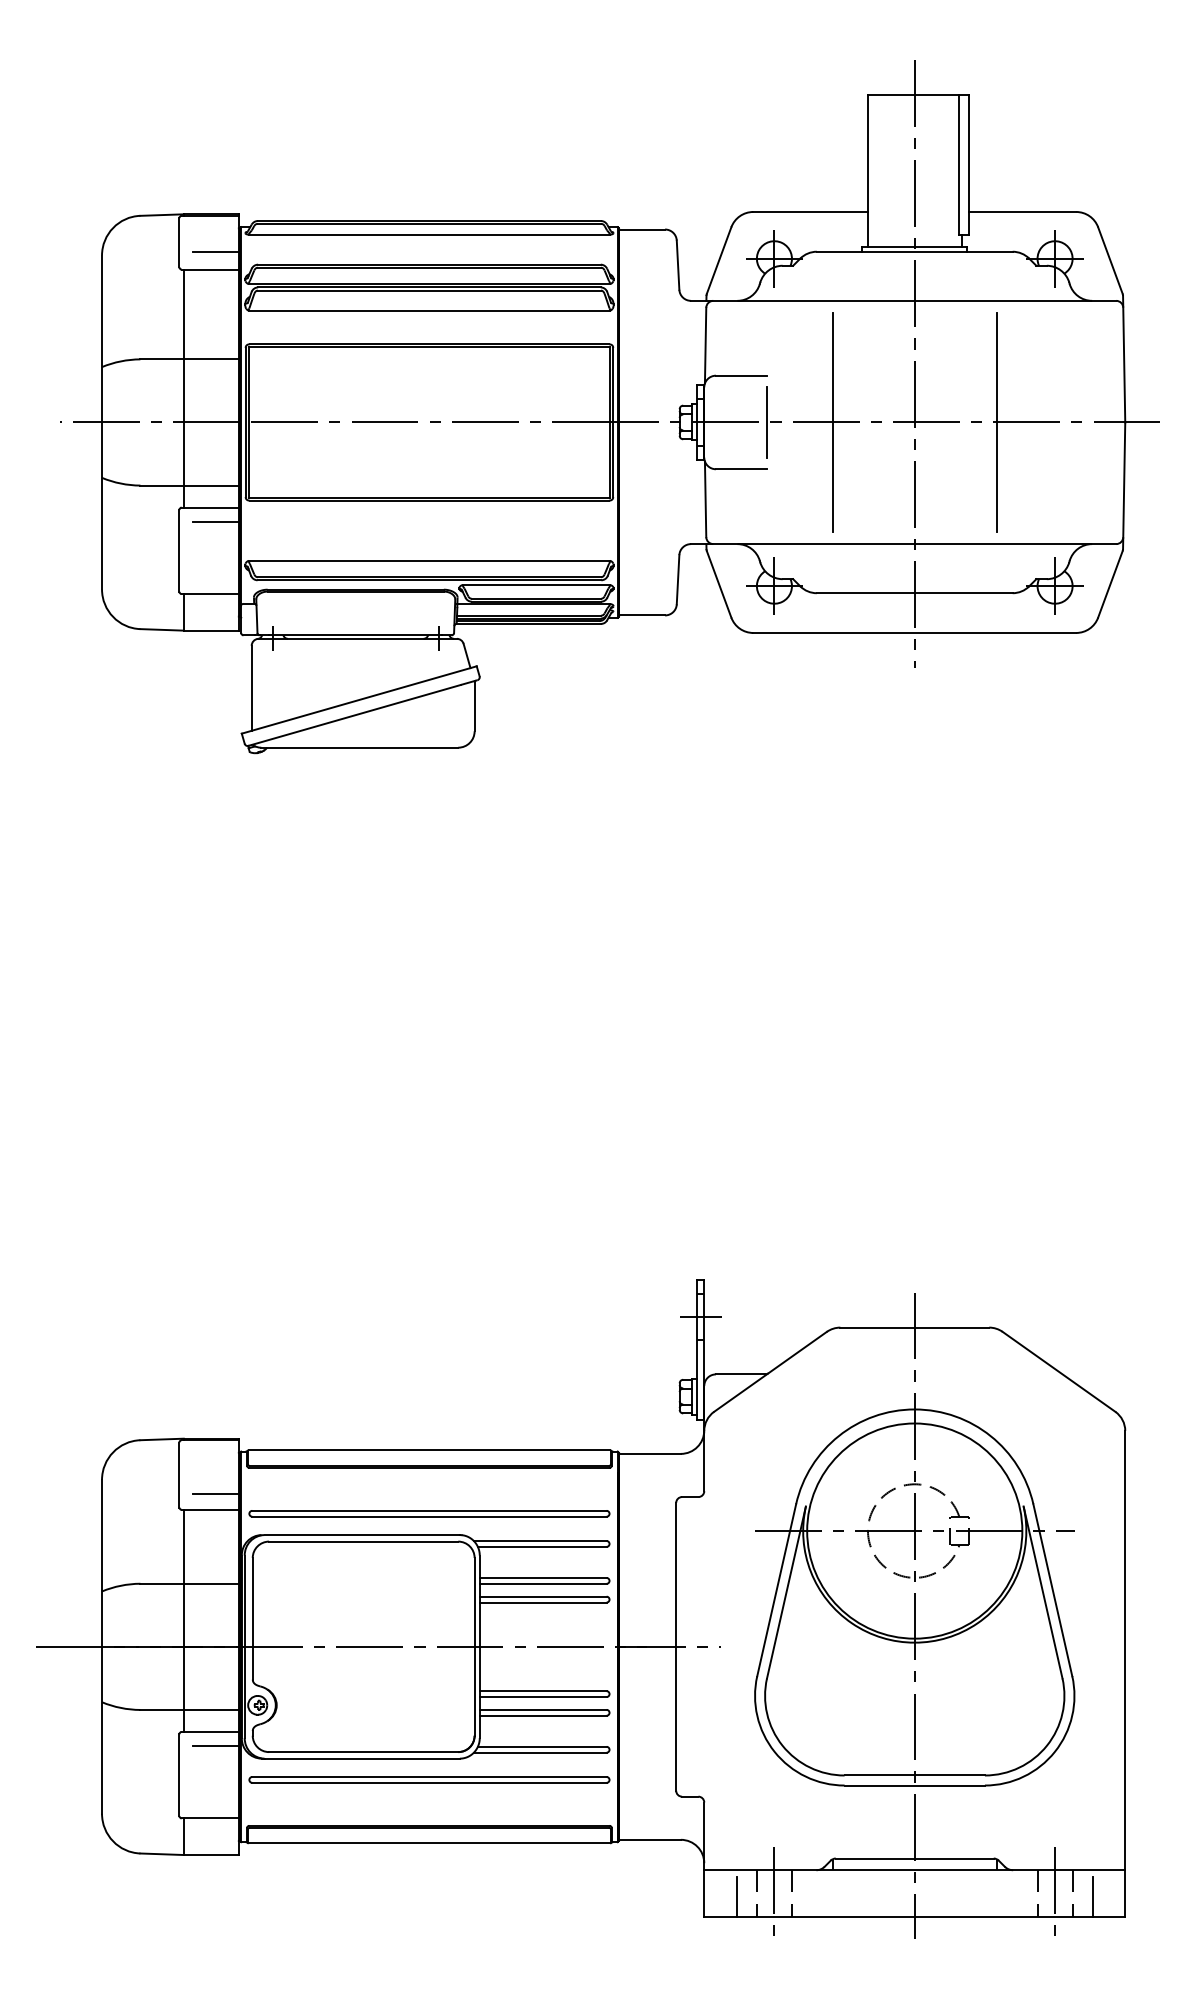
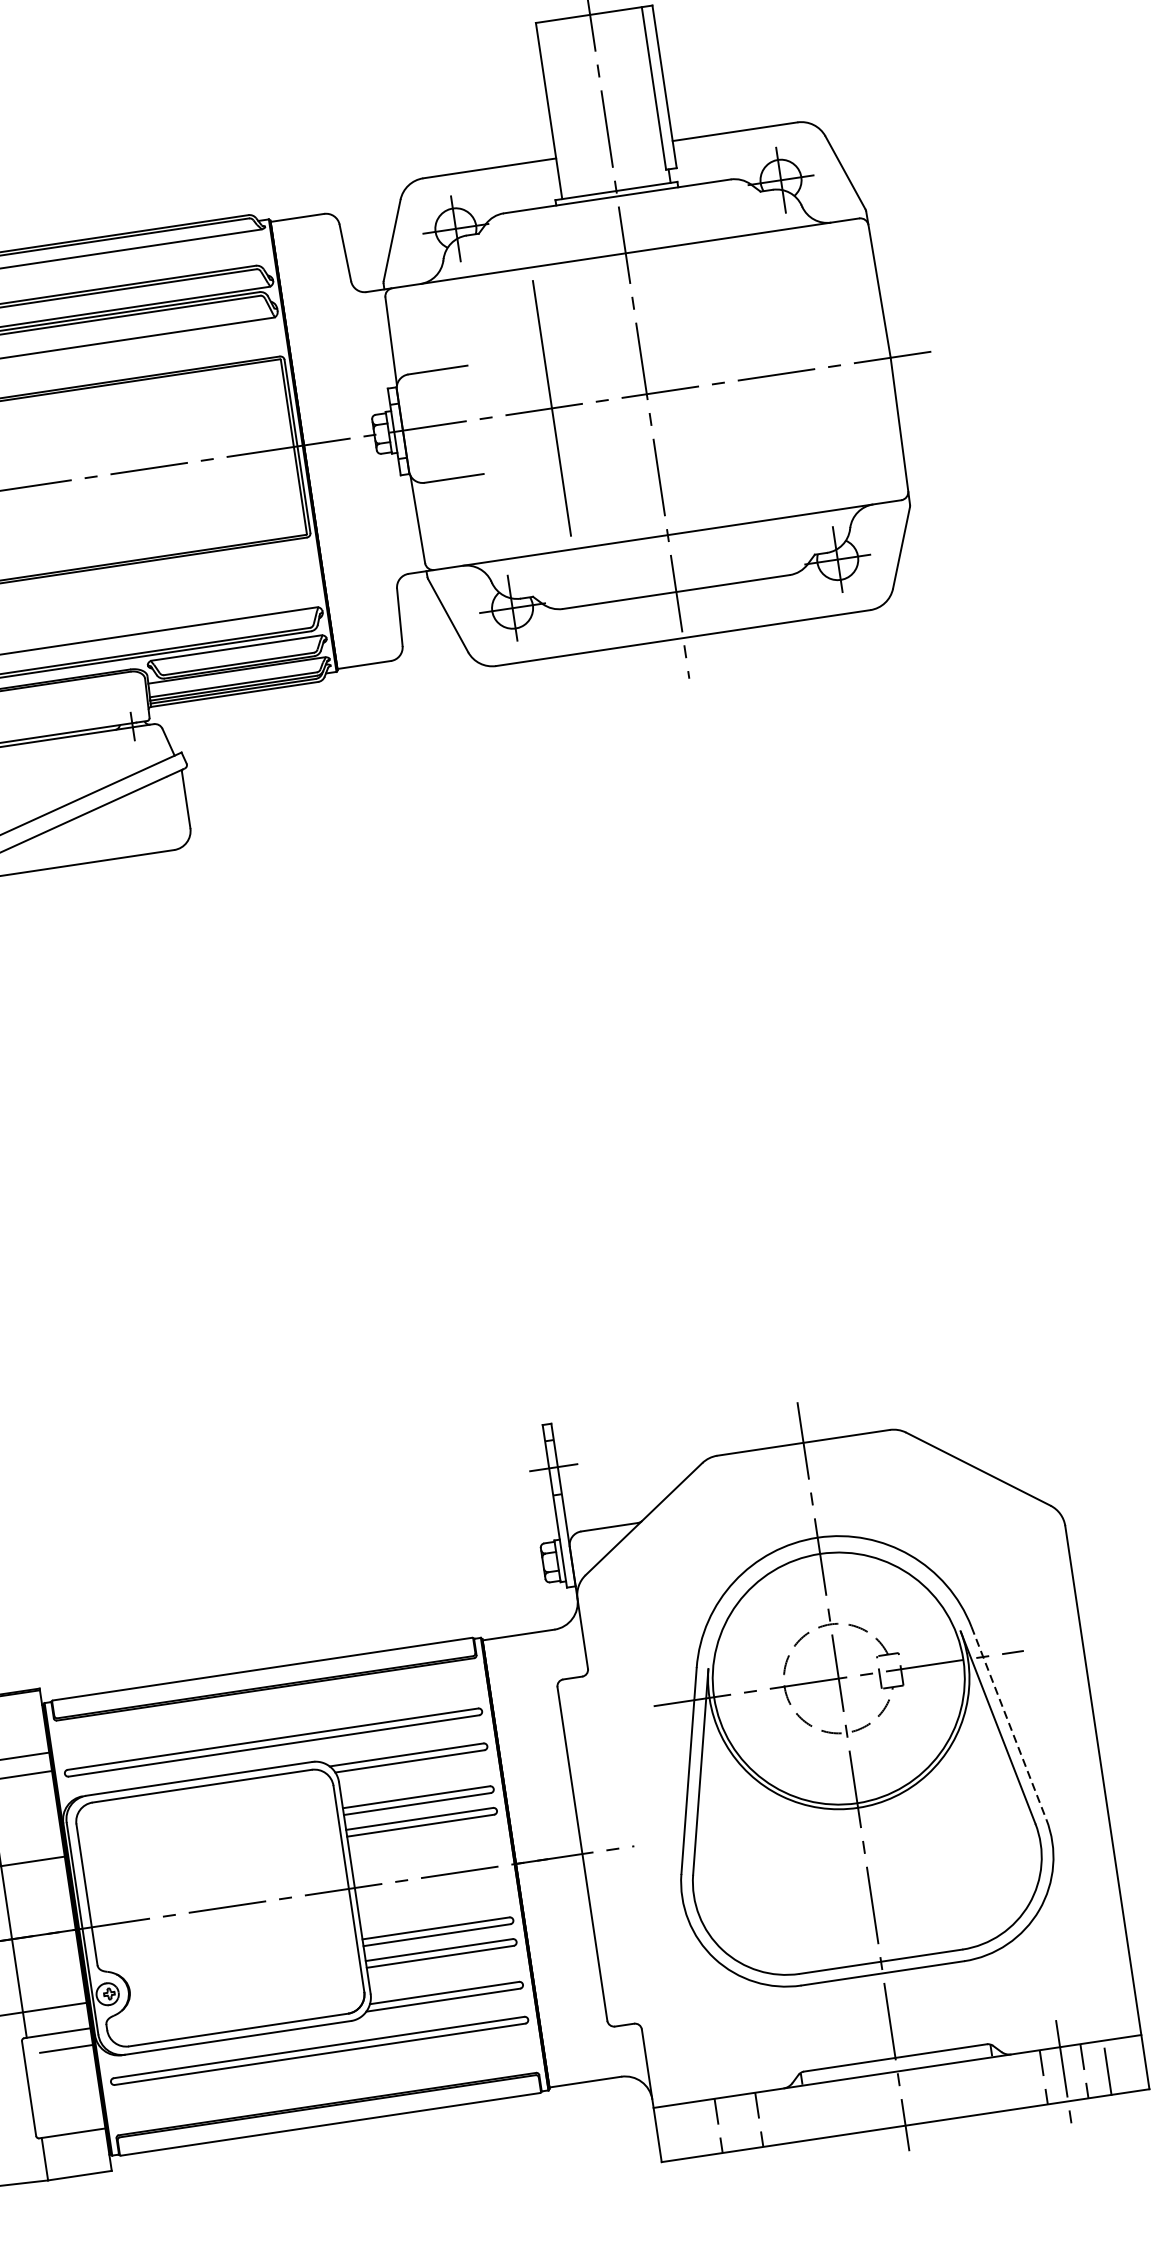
line: (766, 422) -> (475, 419), removed
line: (996, 422) -> (741, 380), removed
line: (1052, 1590) -> (1008, 1723), solid -> dashed
line: (774, 1893) -> (739, 2122), removed
line: (737, 1896) -> (696, 2132), removed

